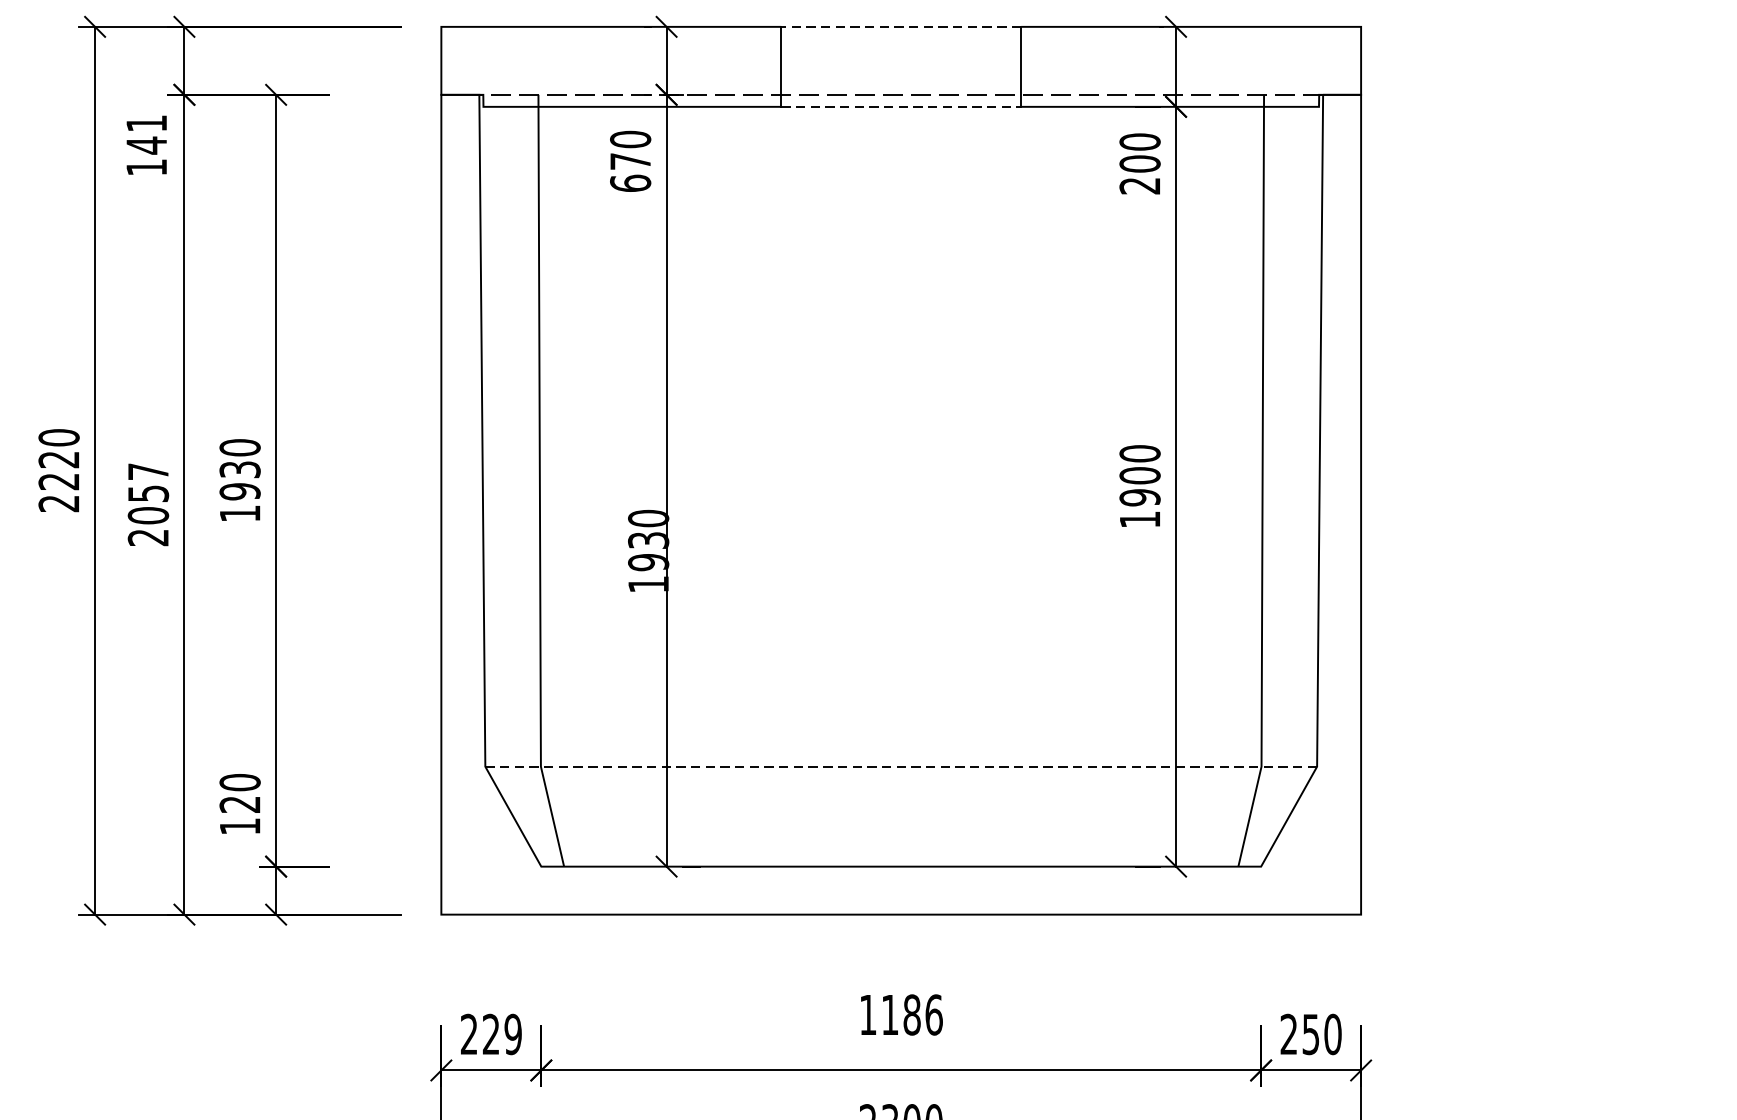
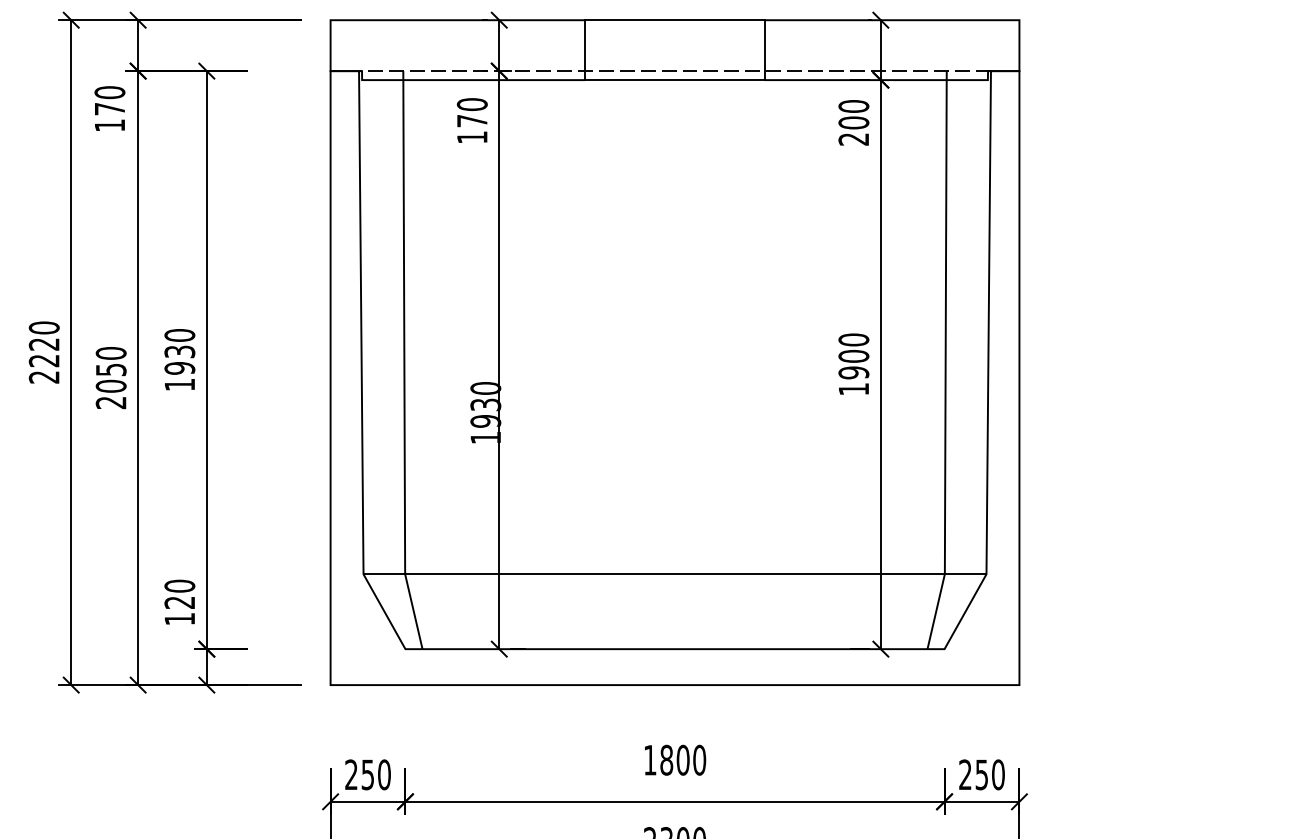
line: (901, 27) -> (675, 20), dashed -> solid
line: (901, 107) -> (675, 80), dashed -> solid
text: (146, 134) -> (109, 100), 141 -> 170
text: (629, 183) -> (471, 137), 670 -> 170
text: (147, 471) -> (110, 353), 2057 -> 2050
line: (901, 766) -> (675, 574), dashed -> solid
text: (912, 1013) -> (683, 759), 1186 -> 1800
text: (501, 1033) -> (375, 774), 229 -> 250

